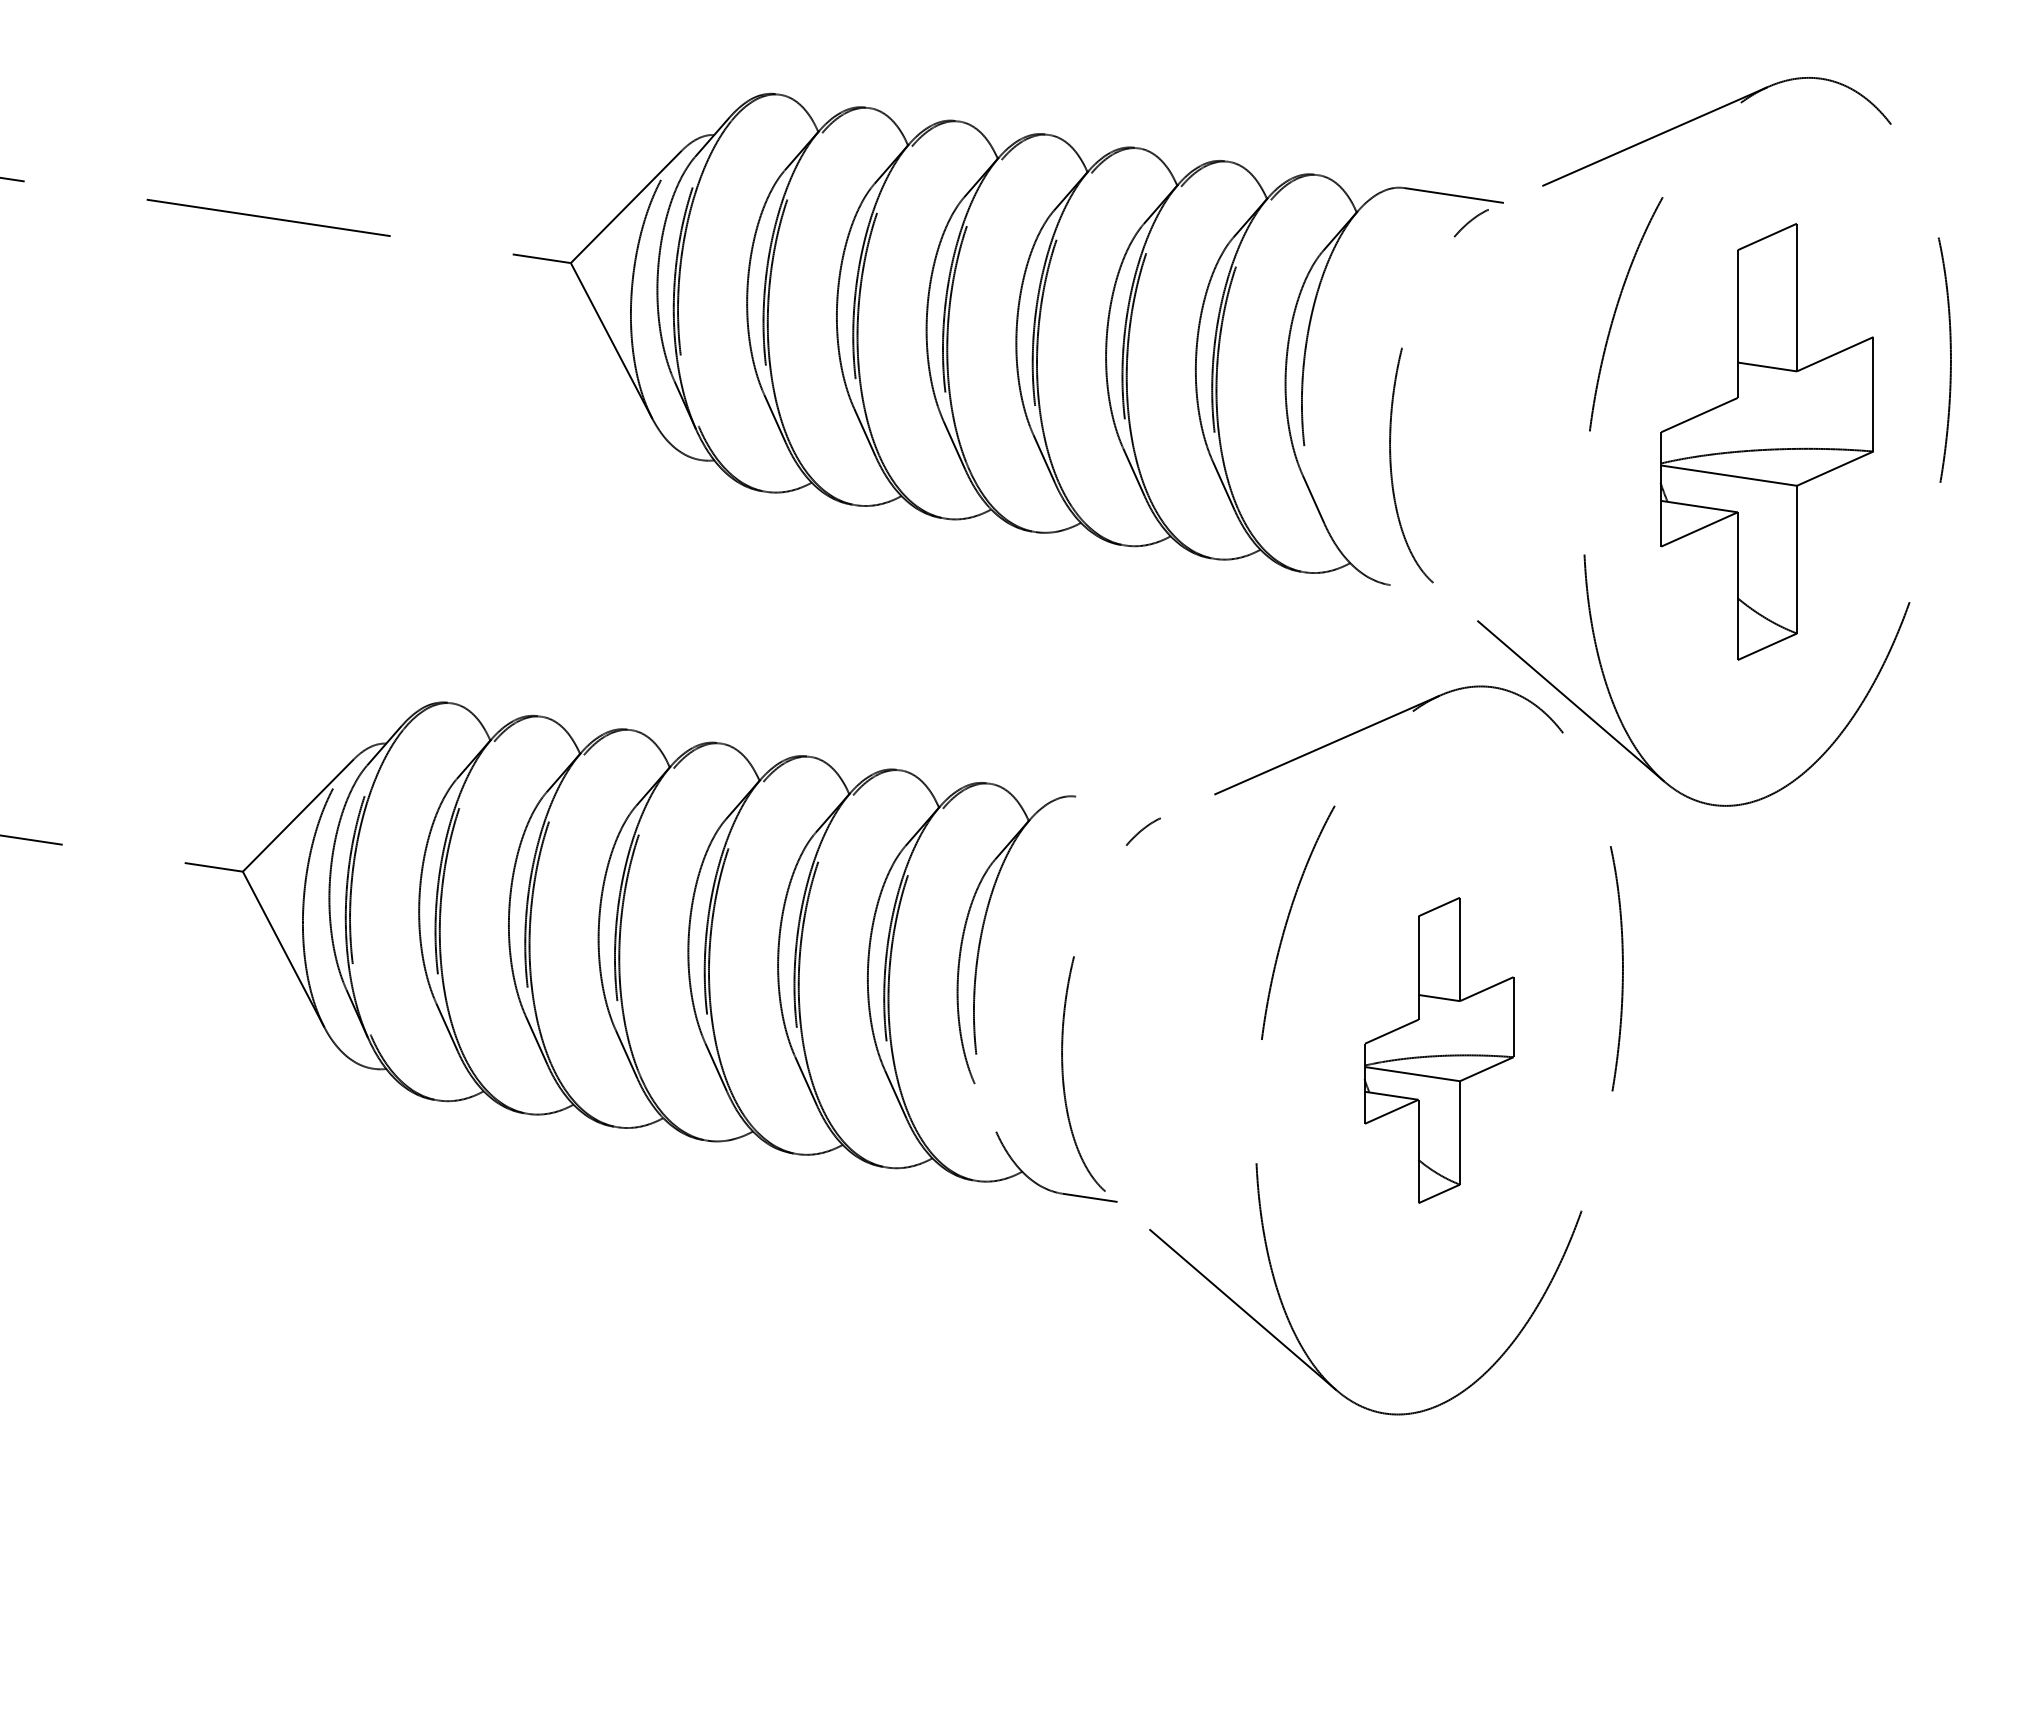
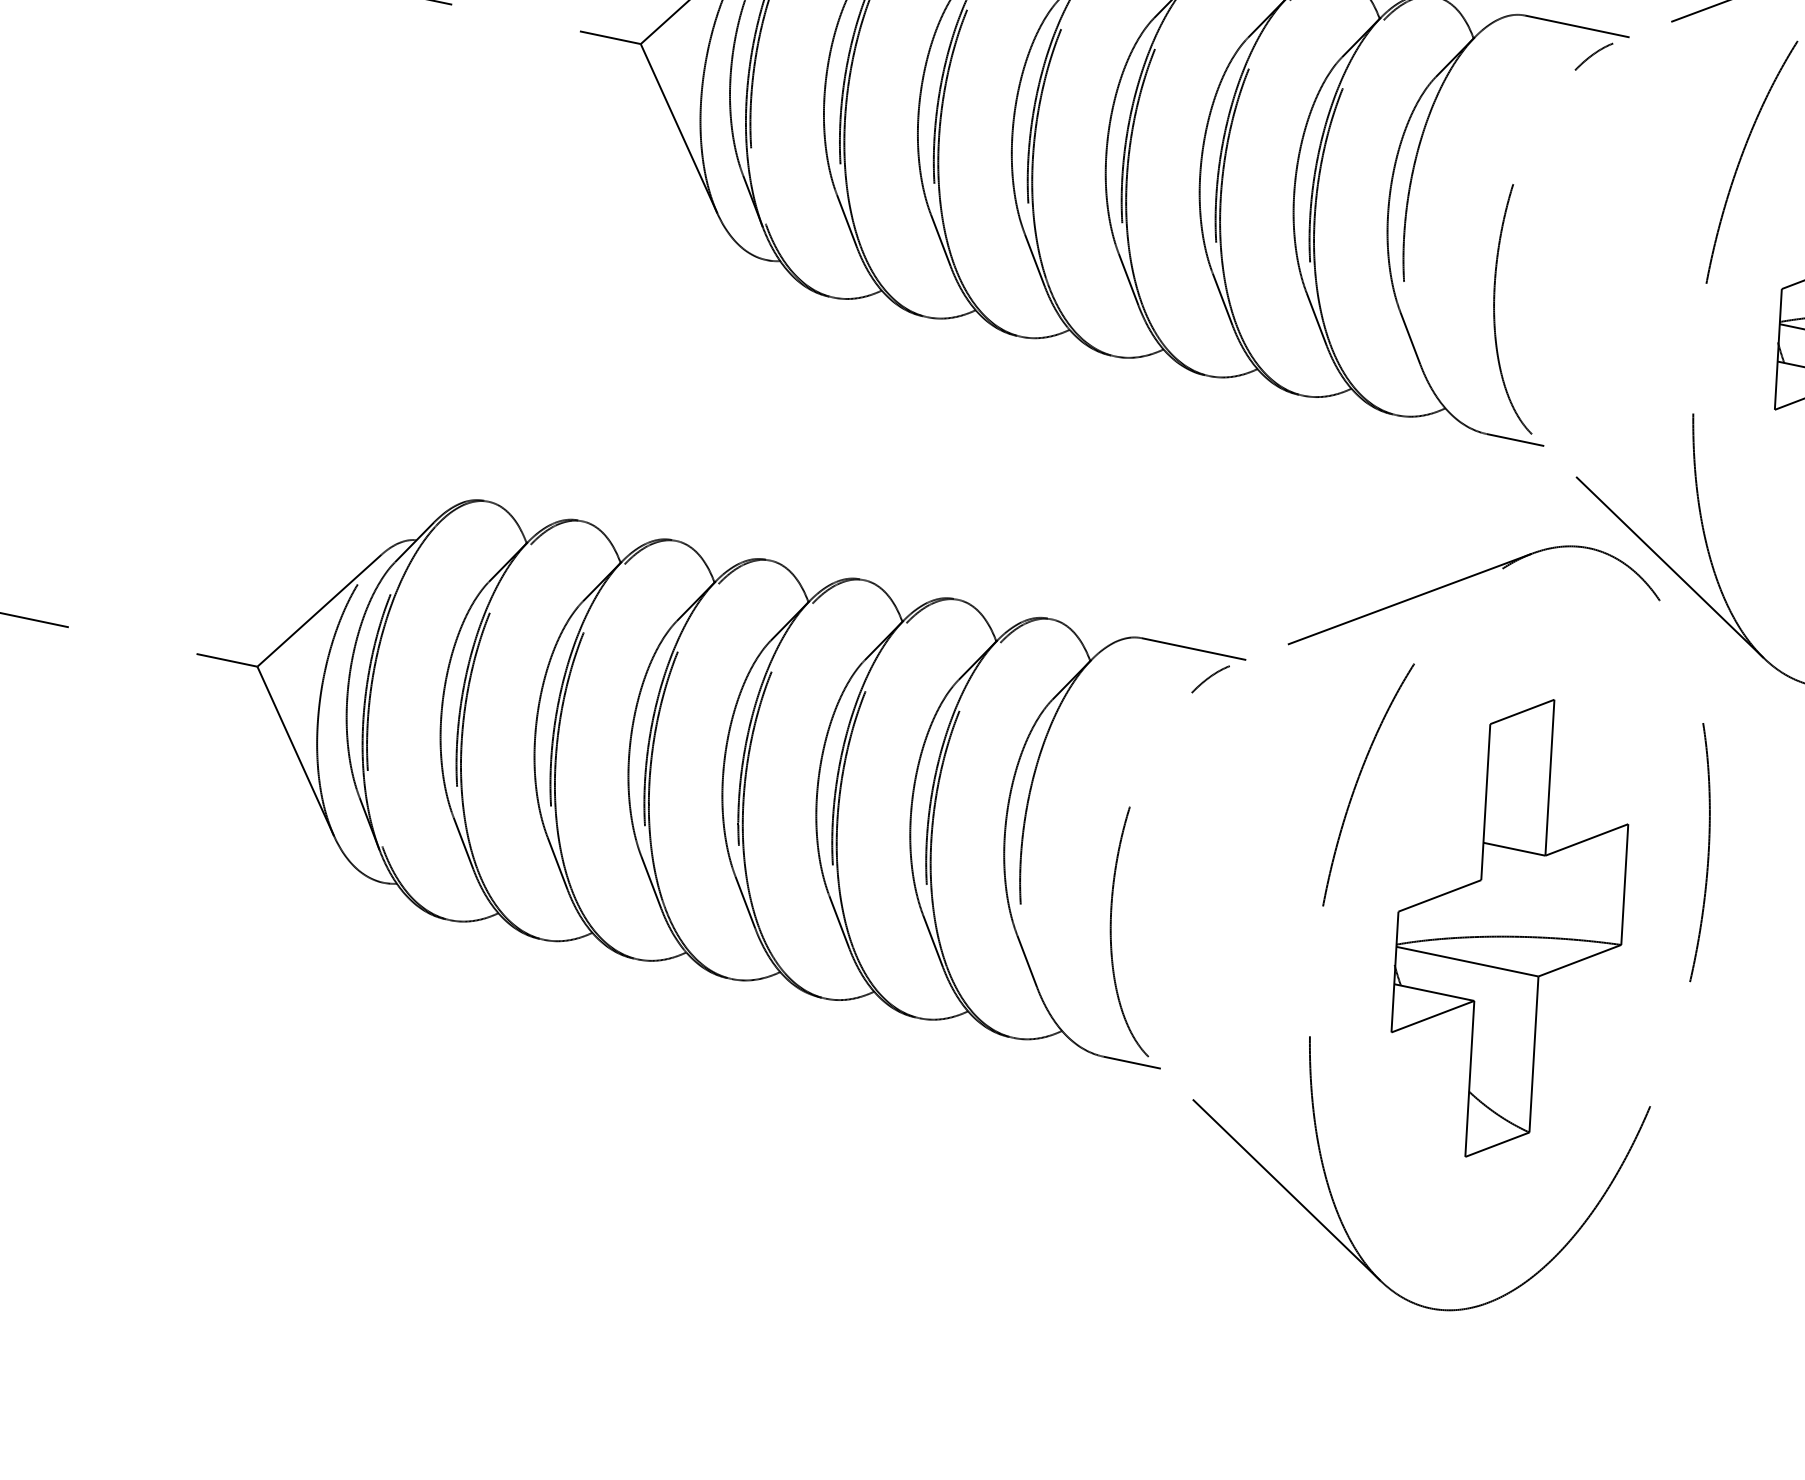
line: (1417, 589) -> (1514, 440), added
line: (1125, 803) -> (1193, 648), added
part: (1438, 1050) -> (1508, 928), size x1.43
line: (985, 1107) -> (1027, 960), added

